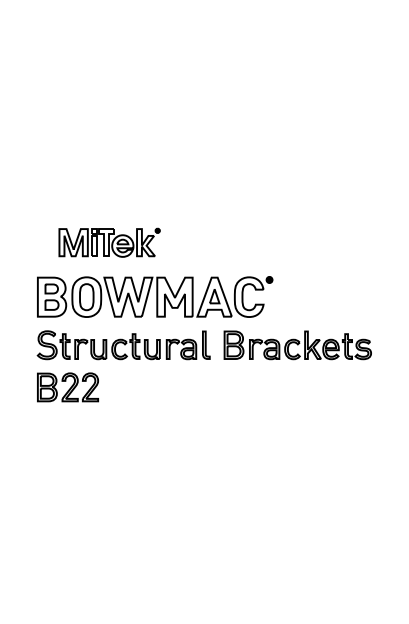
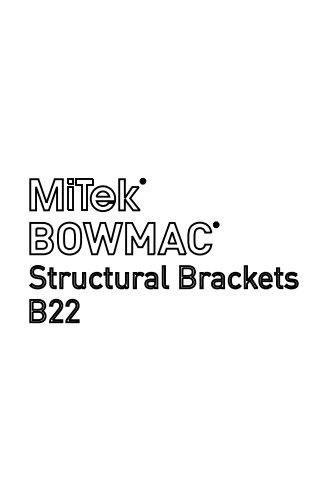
part: (109, 242) -> (87, 194), size x1.43

